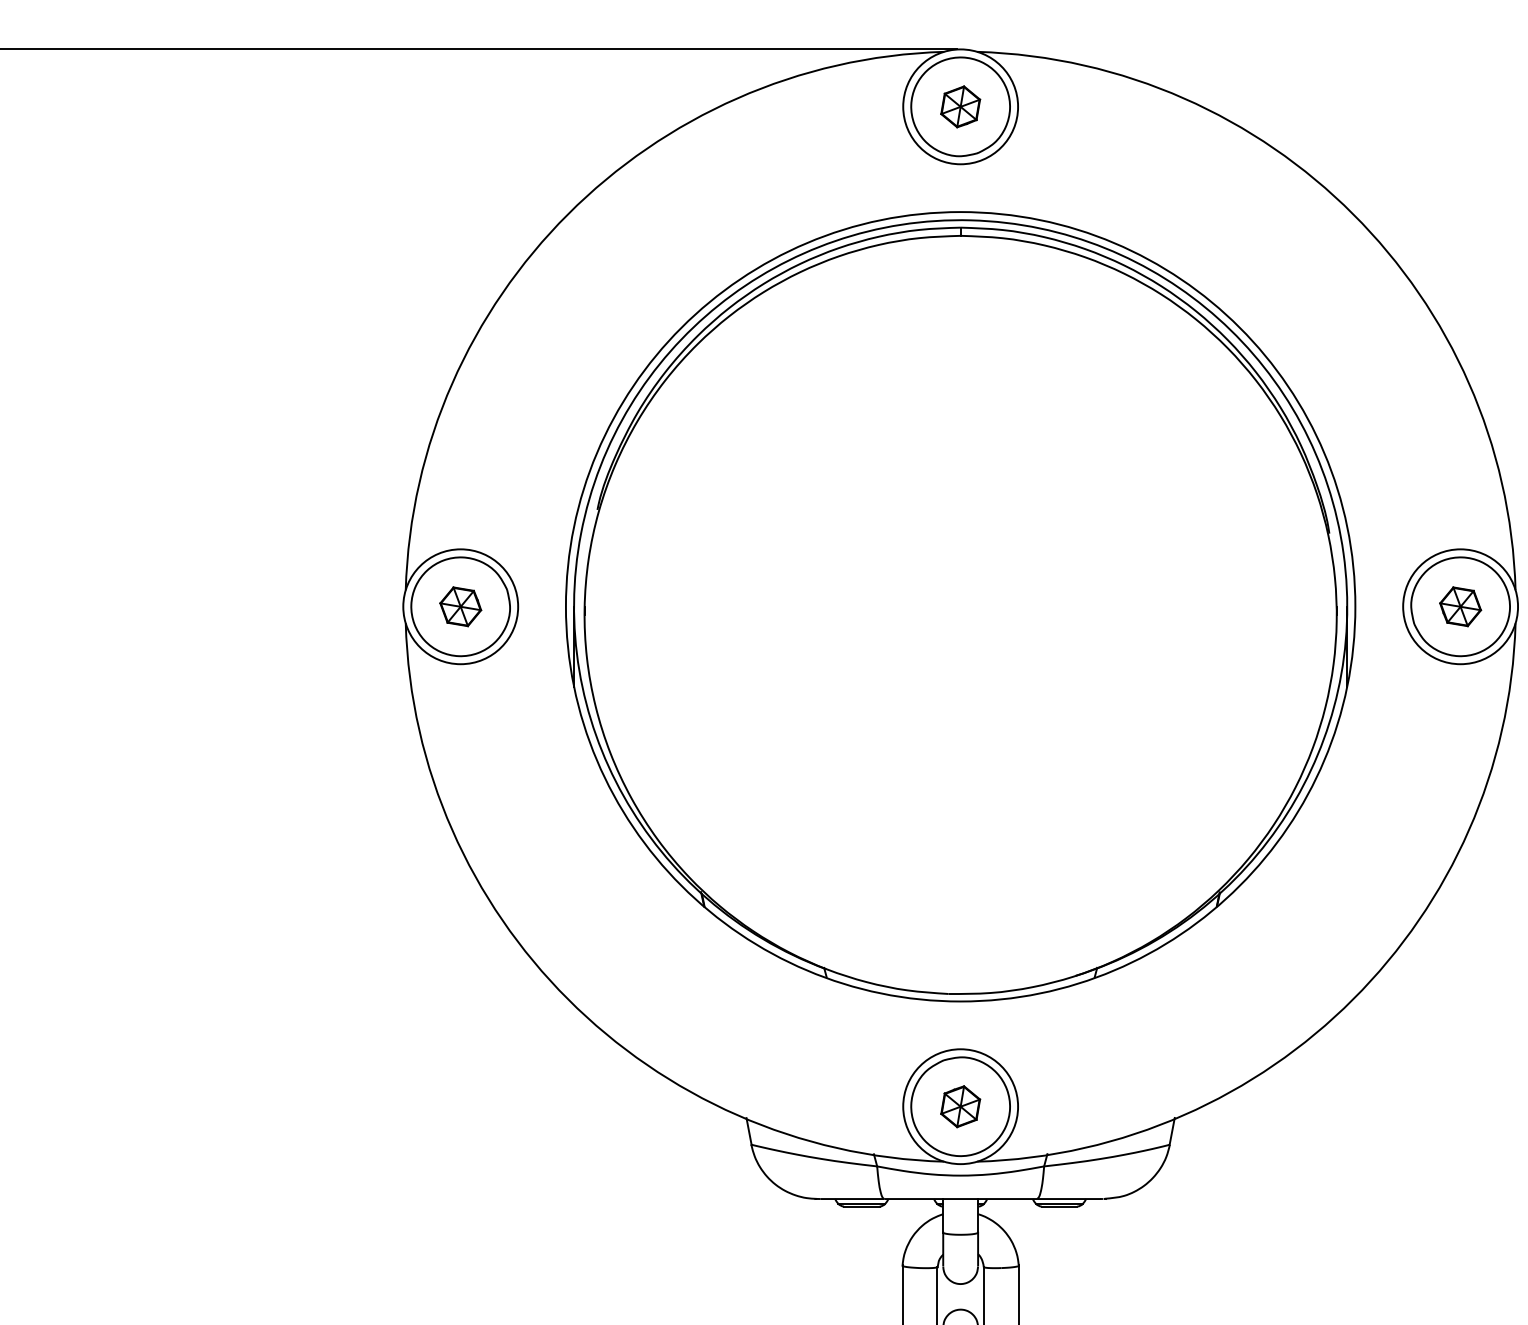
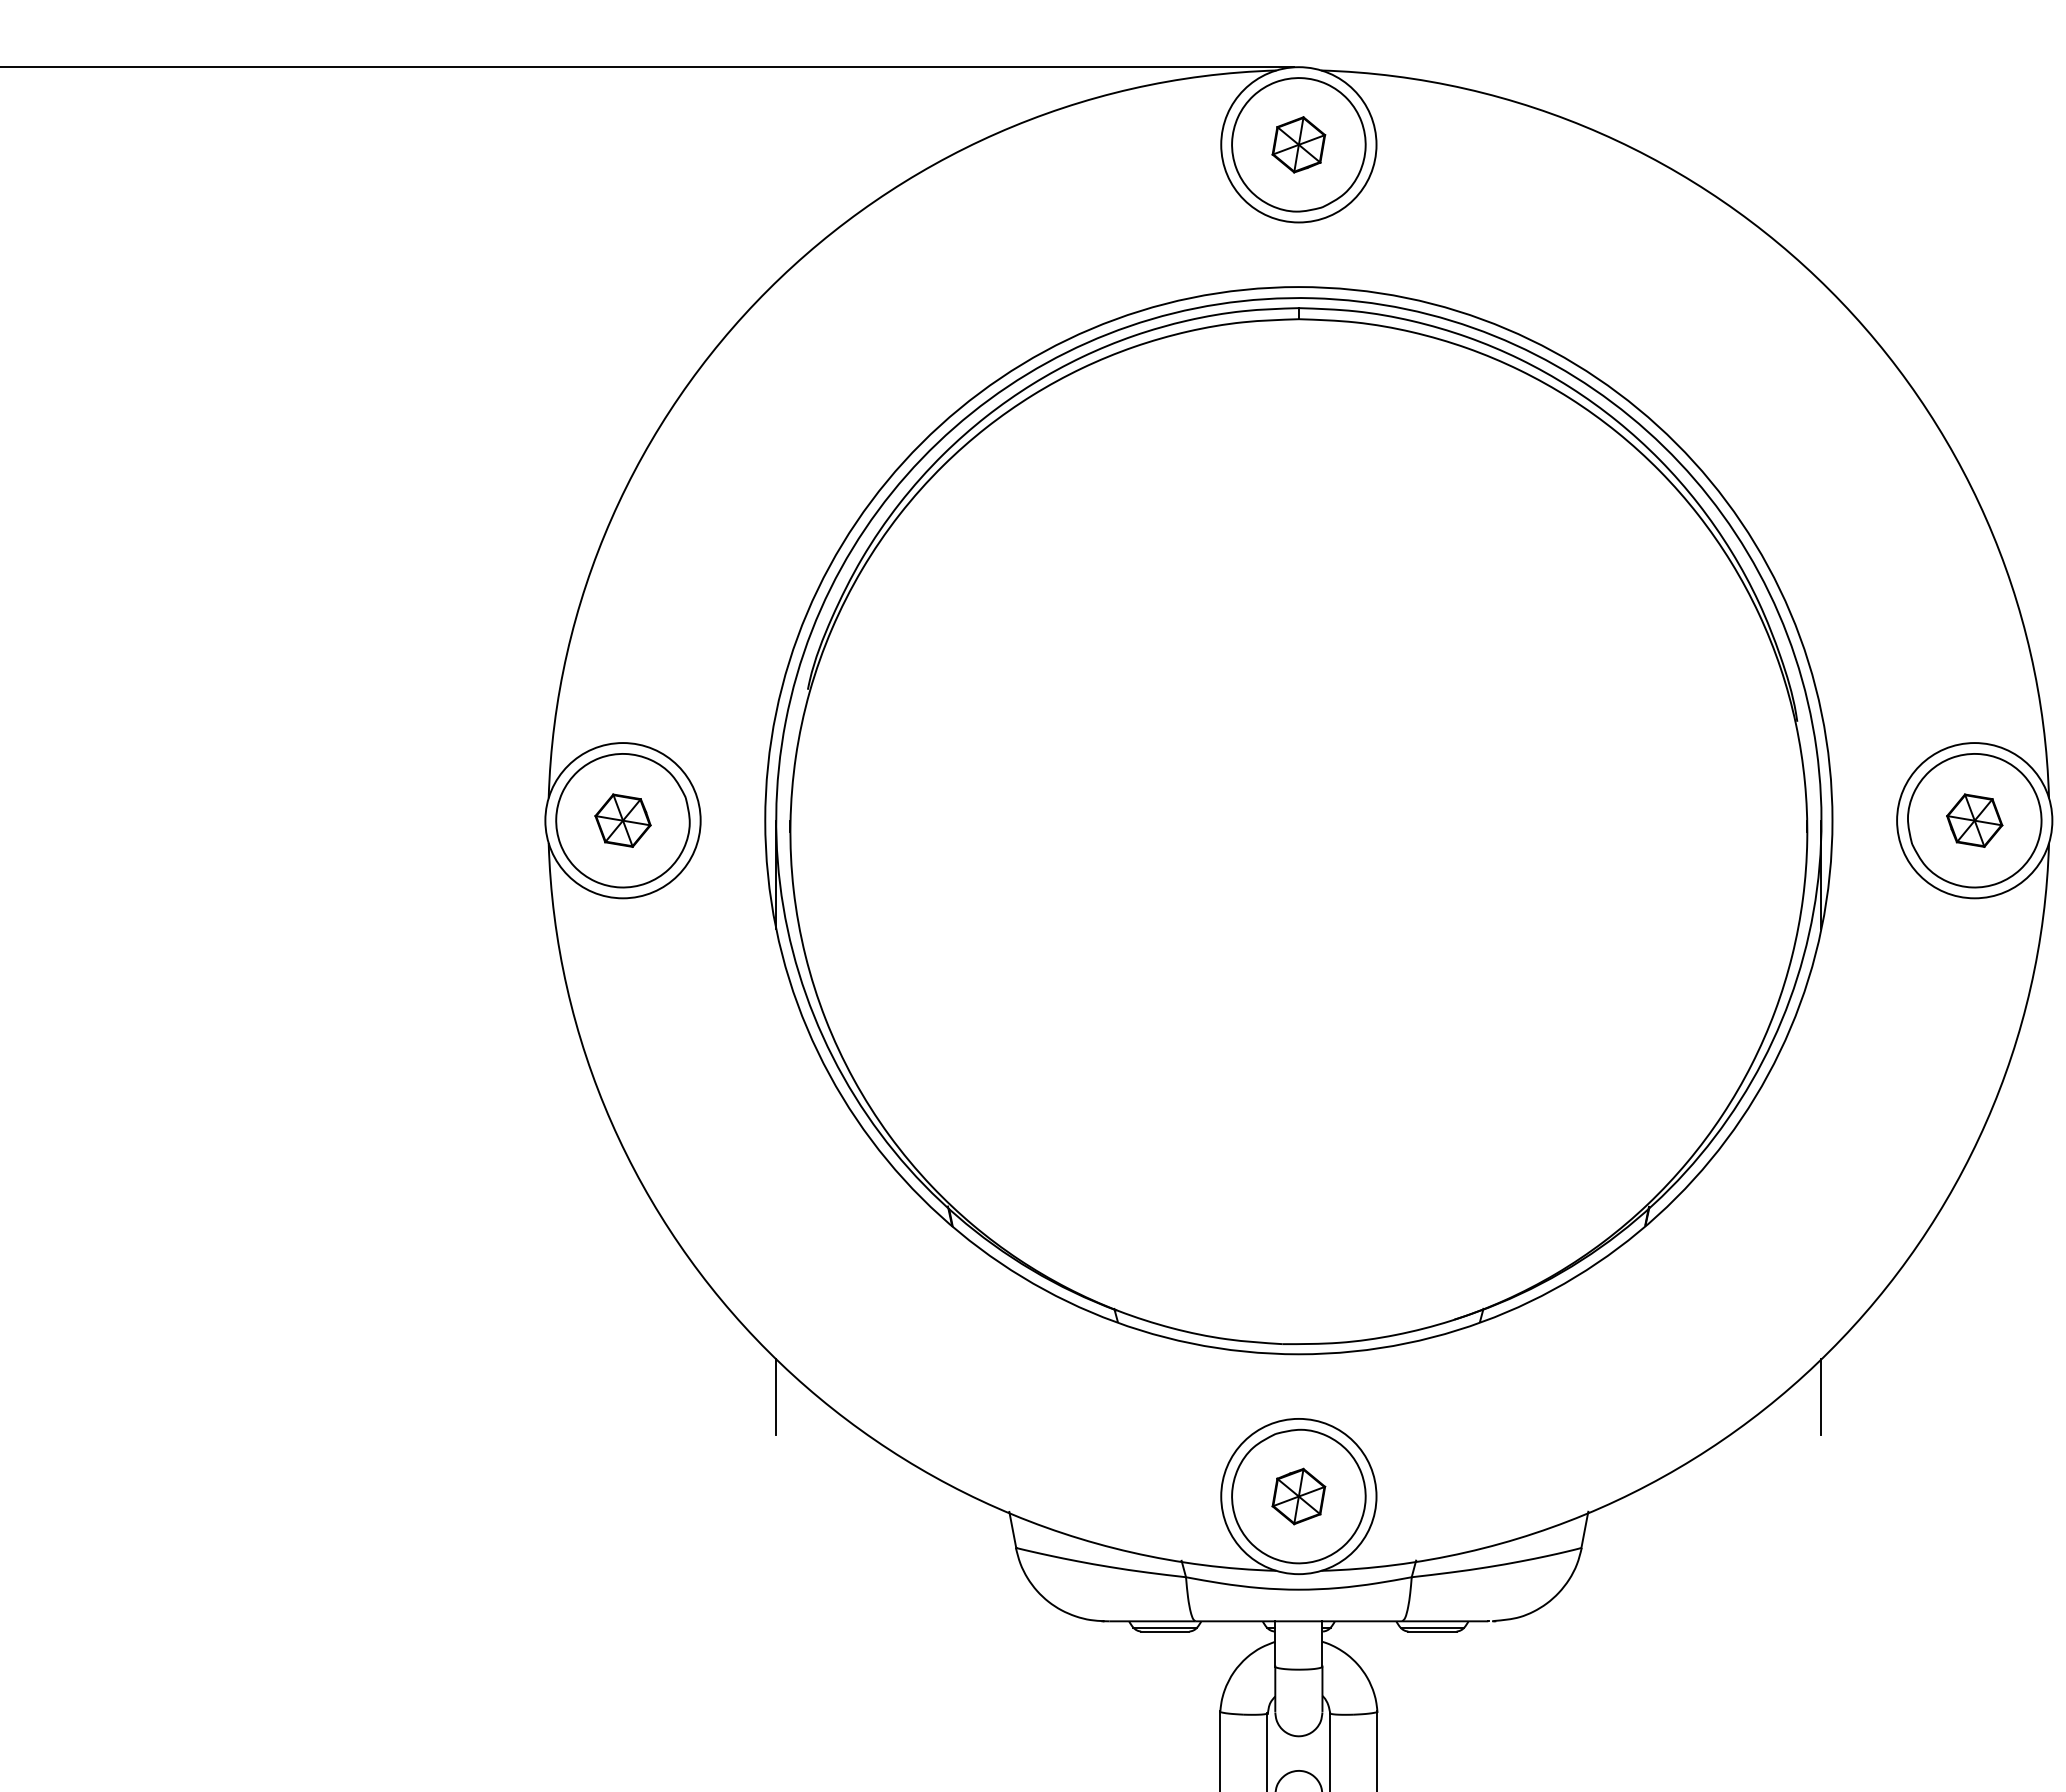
line: (574, 1032) -> (776, 1396), added
line: (1347, 1032) -> (1821, 1396), added

